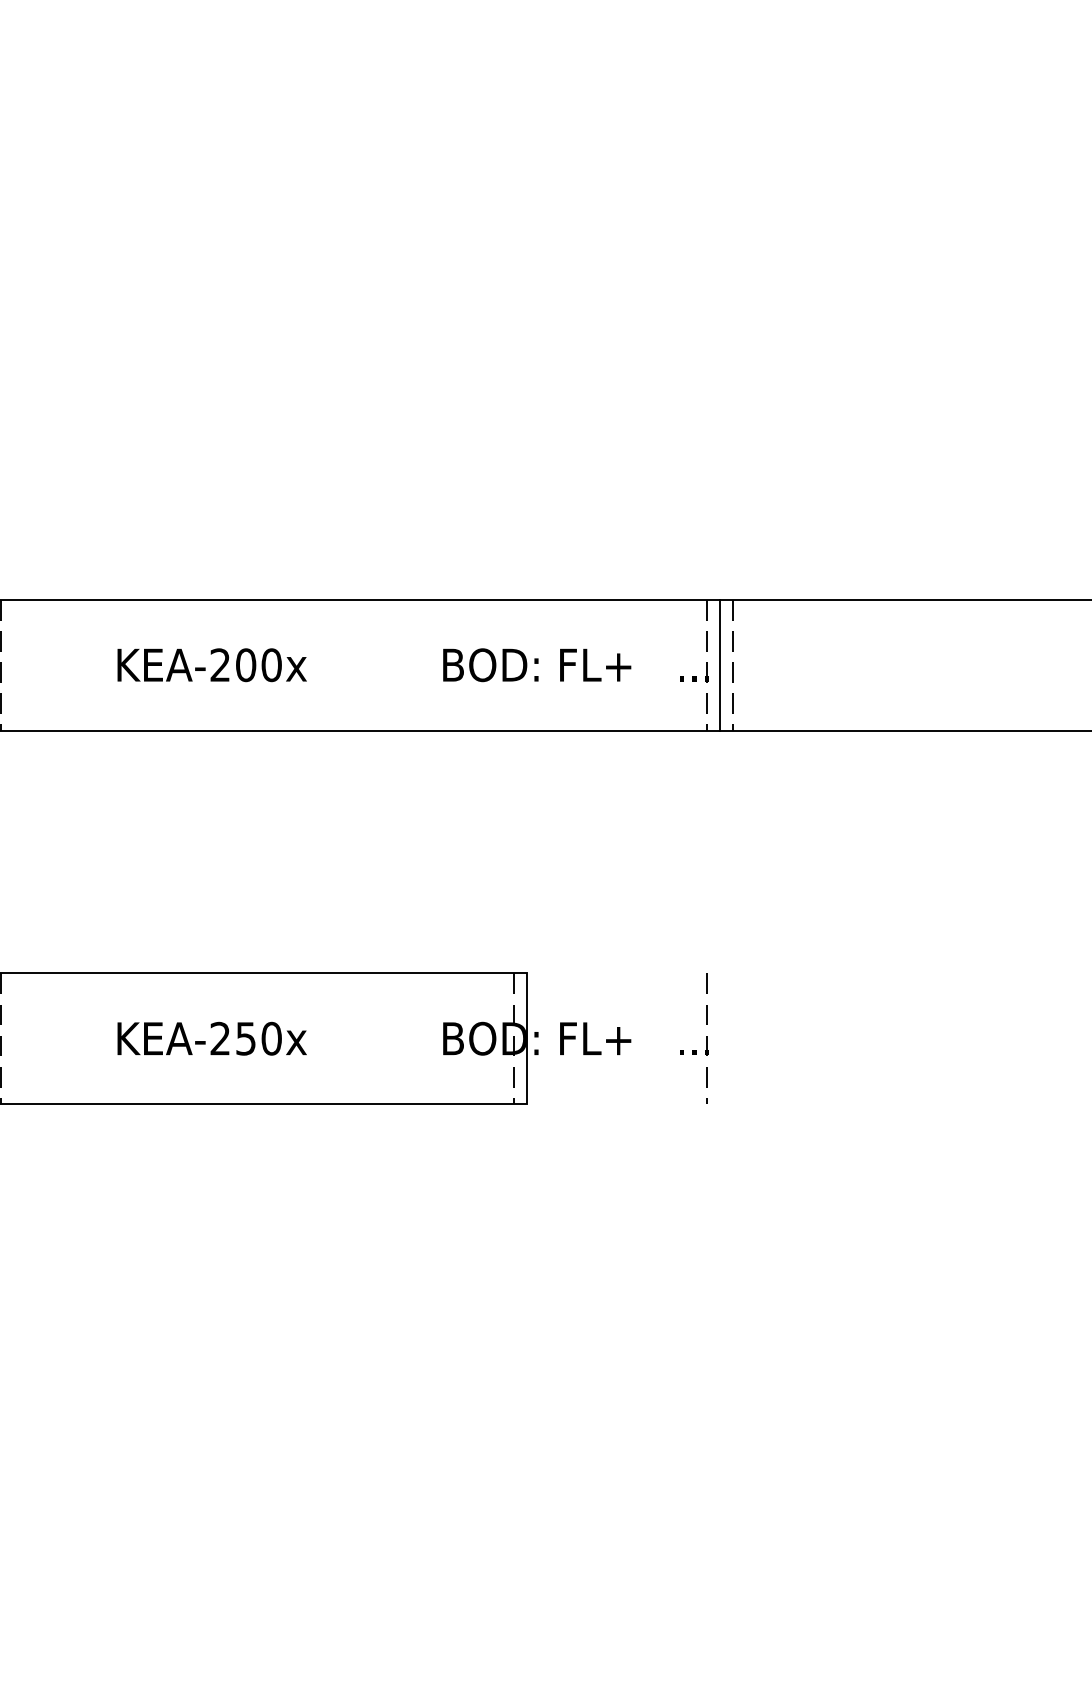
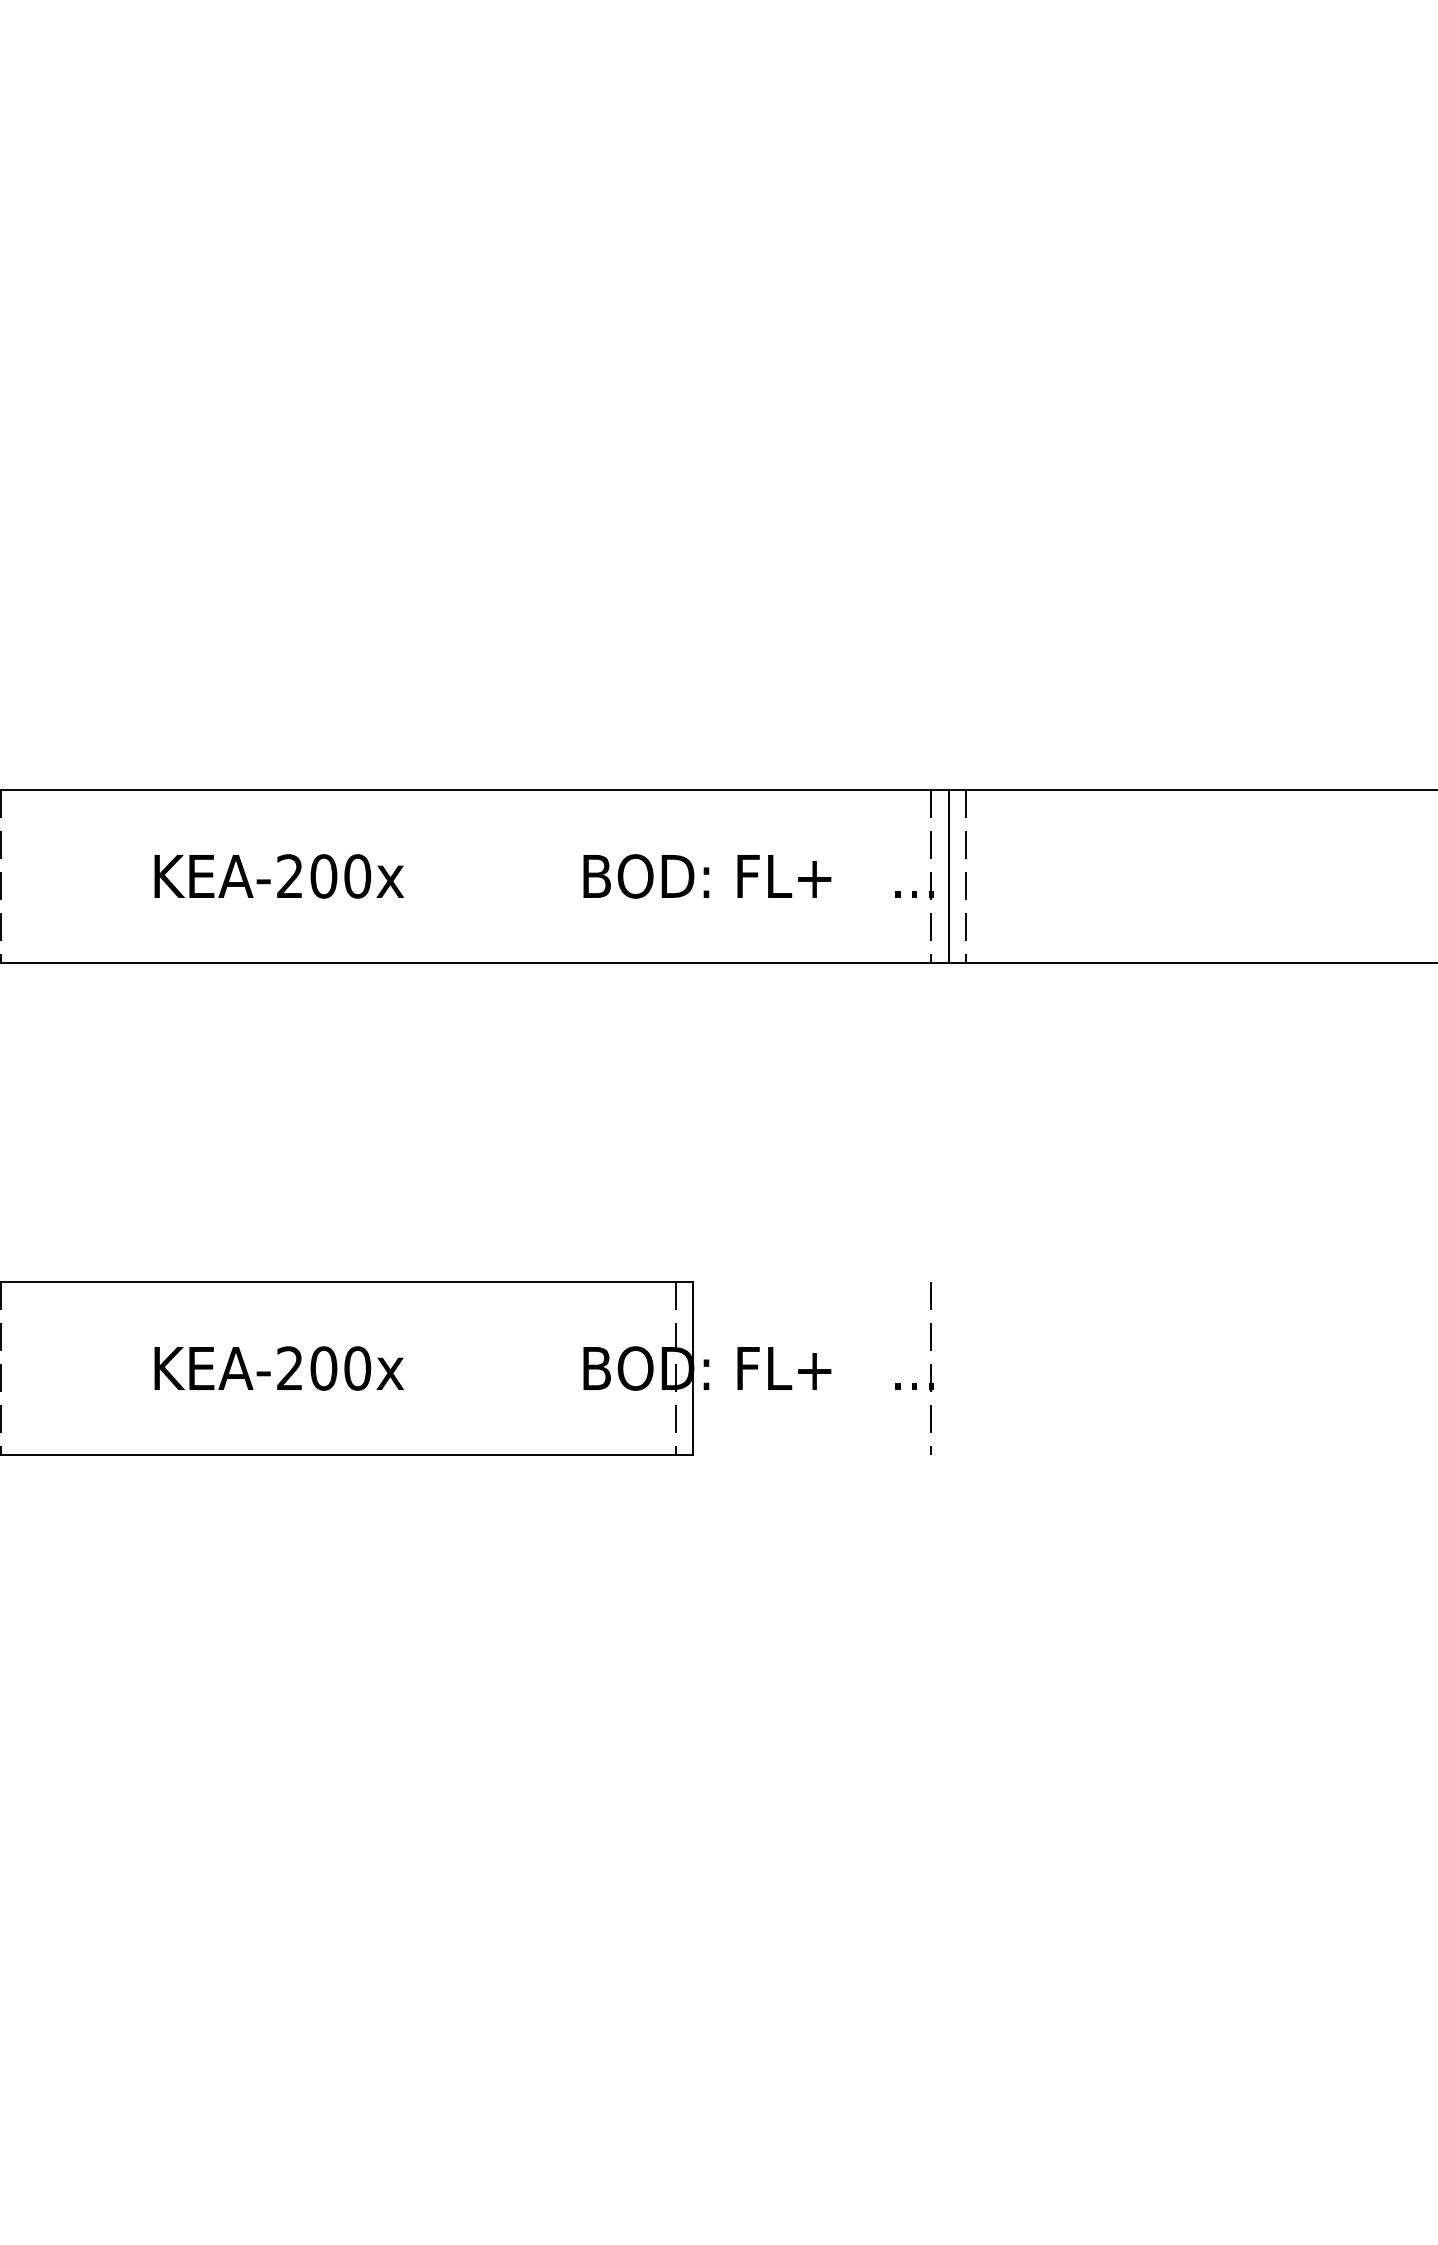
text: (245, 1038) -> (323, 1368), KEA-250x -> KEA-200x

